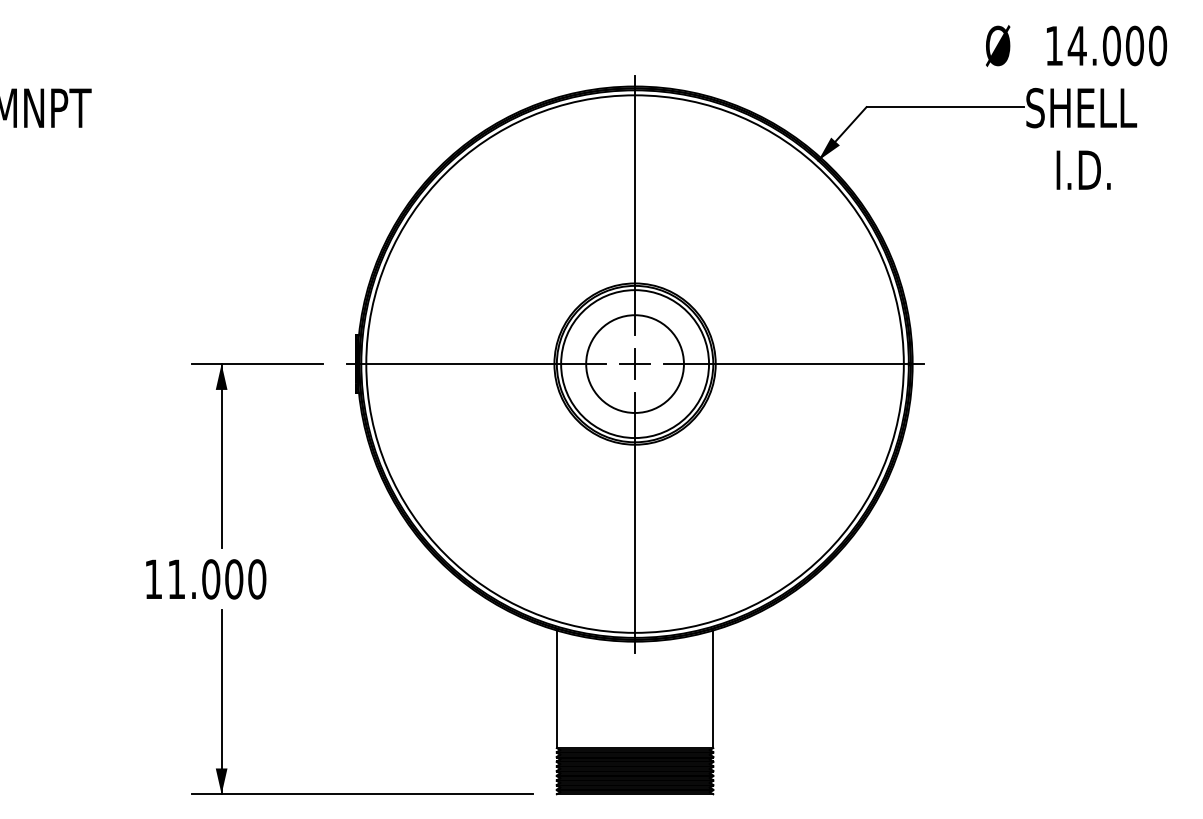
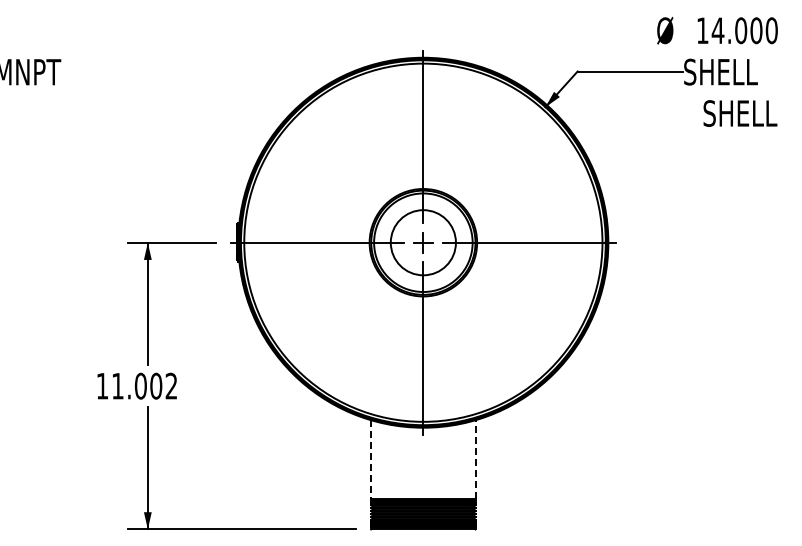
text: (1110, 170) -> (740, 113), I.D. -> SHELL
text: (257, 578) -> (171, 385), 11.000 -> 11.002
line: (713, 687) -> (475, 458), solid -> dashed
line: (557, 689) -> (371, 459), solid -> dashed

